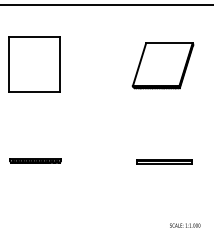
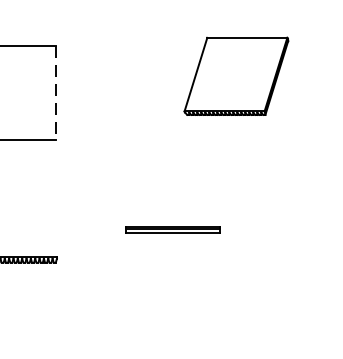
line: (59, 65) -> (54, 94), solid -> dashed
part: (162, 65) -> (235, 75), moved
part: (164, 161) -> (173, 229), moved

